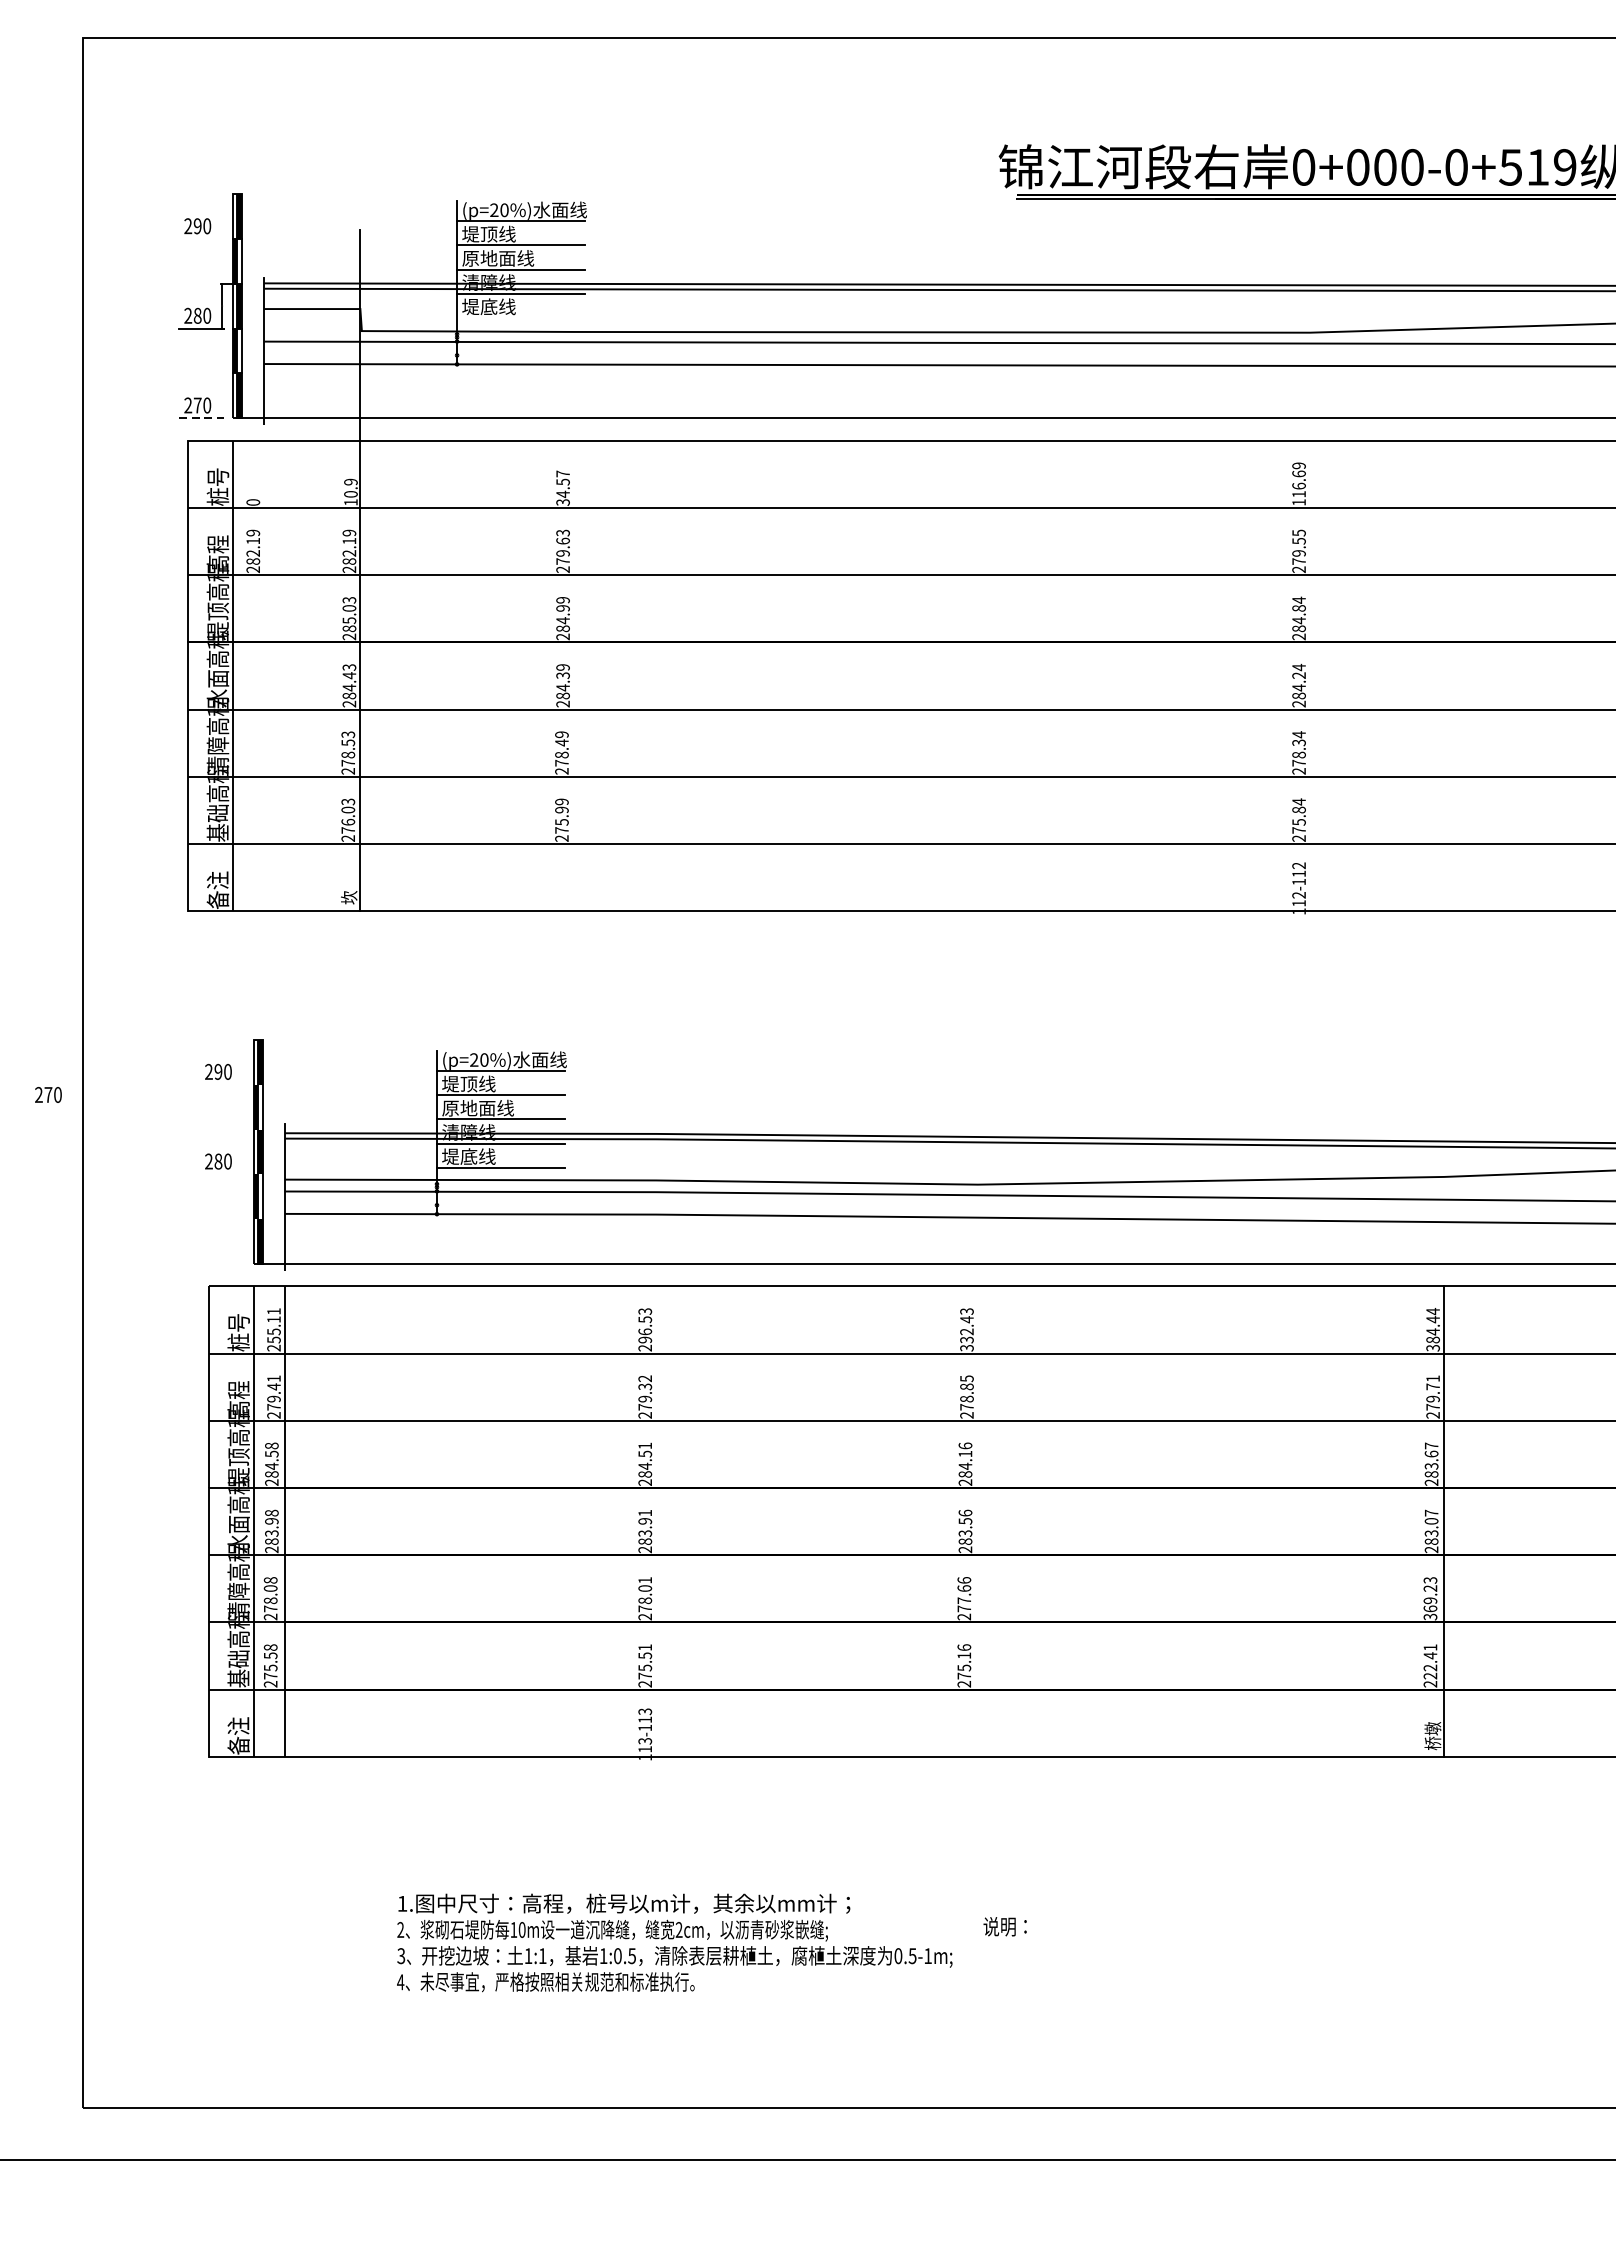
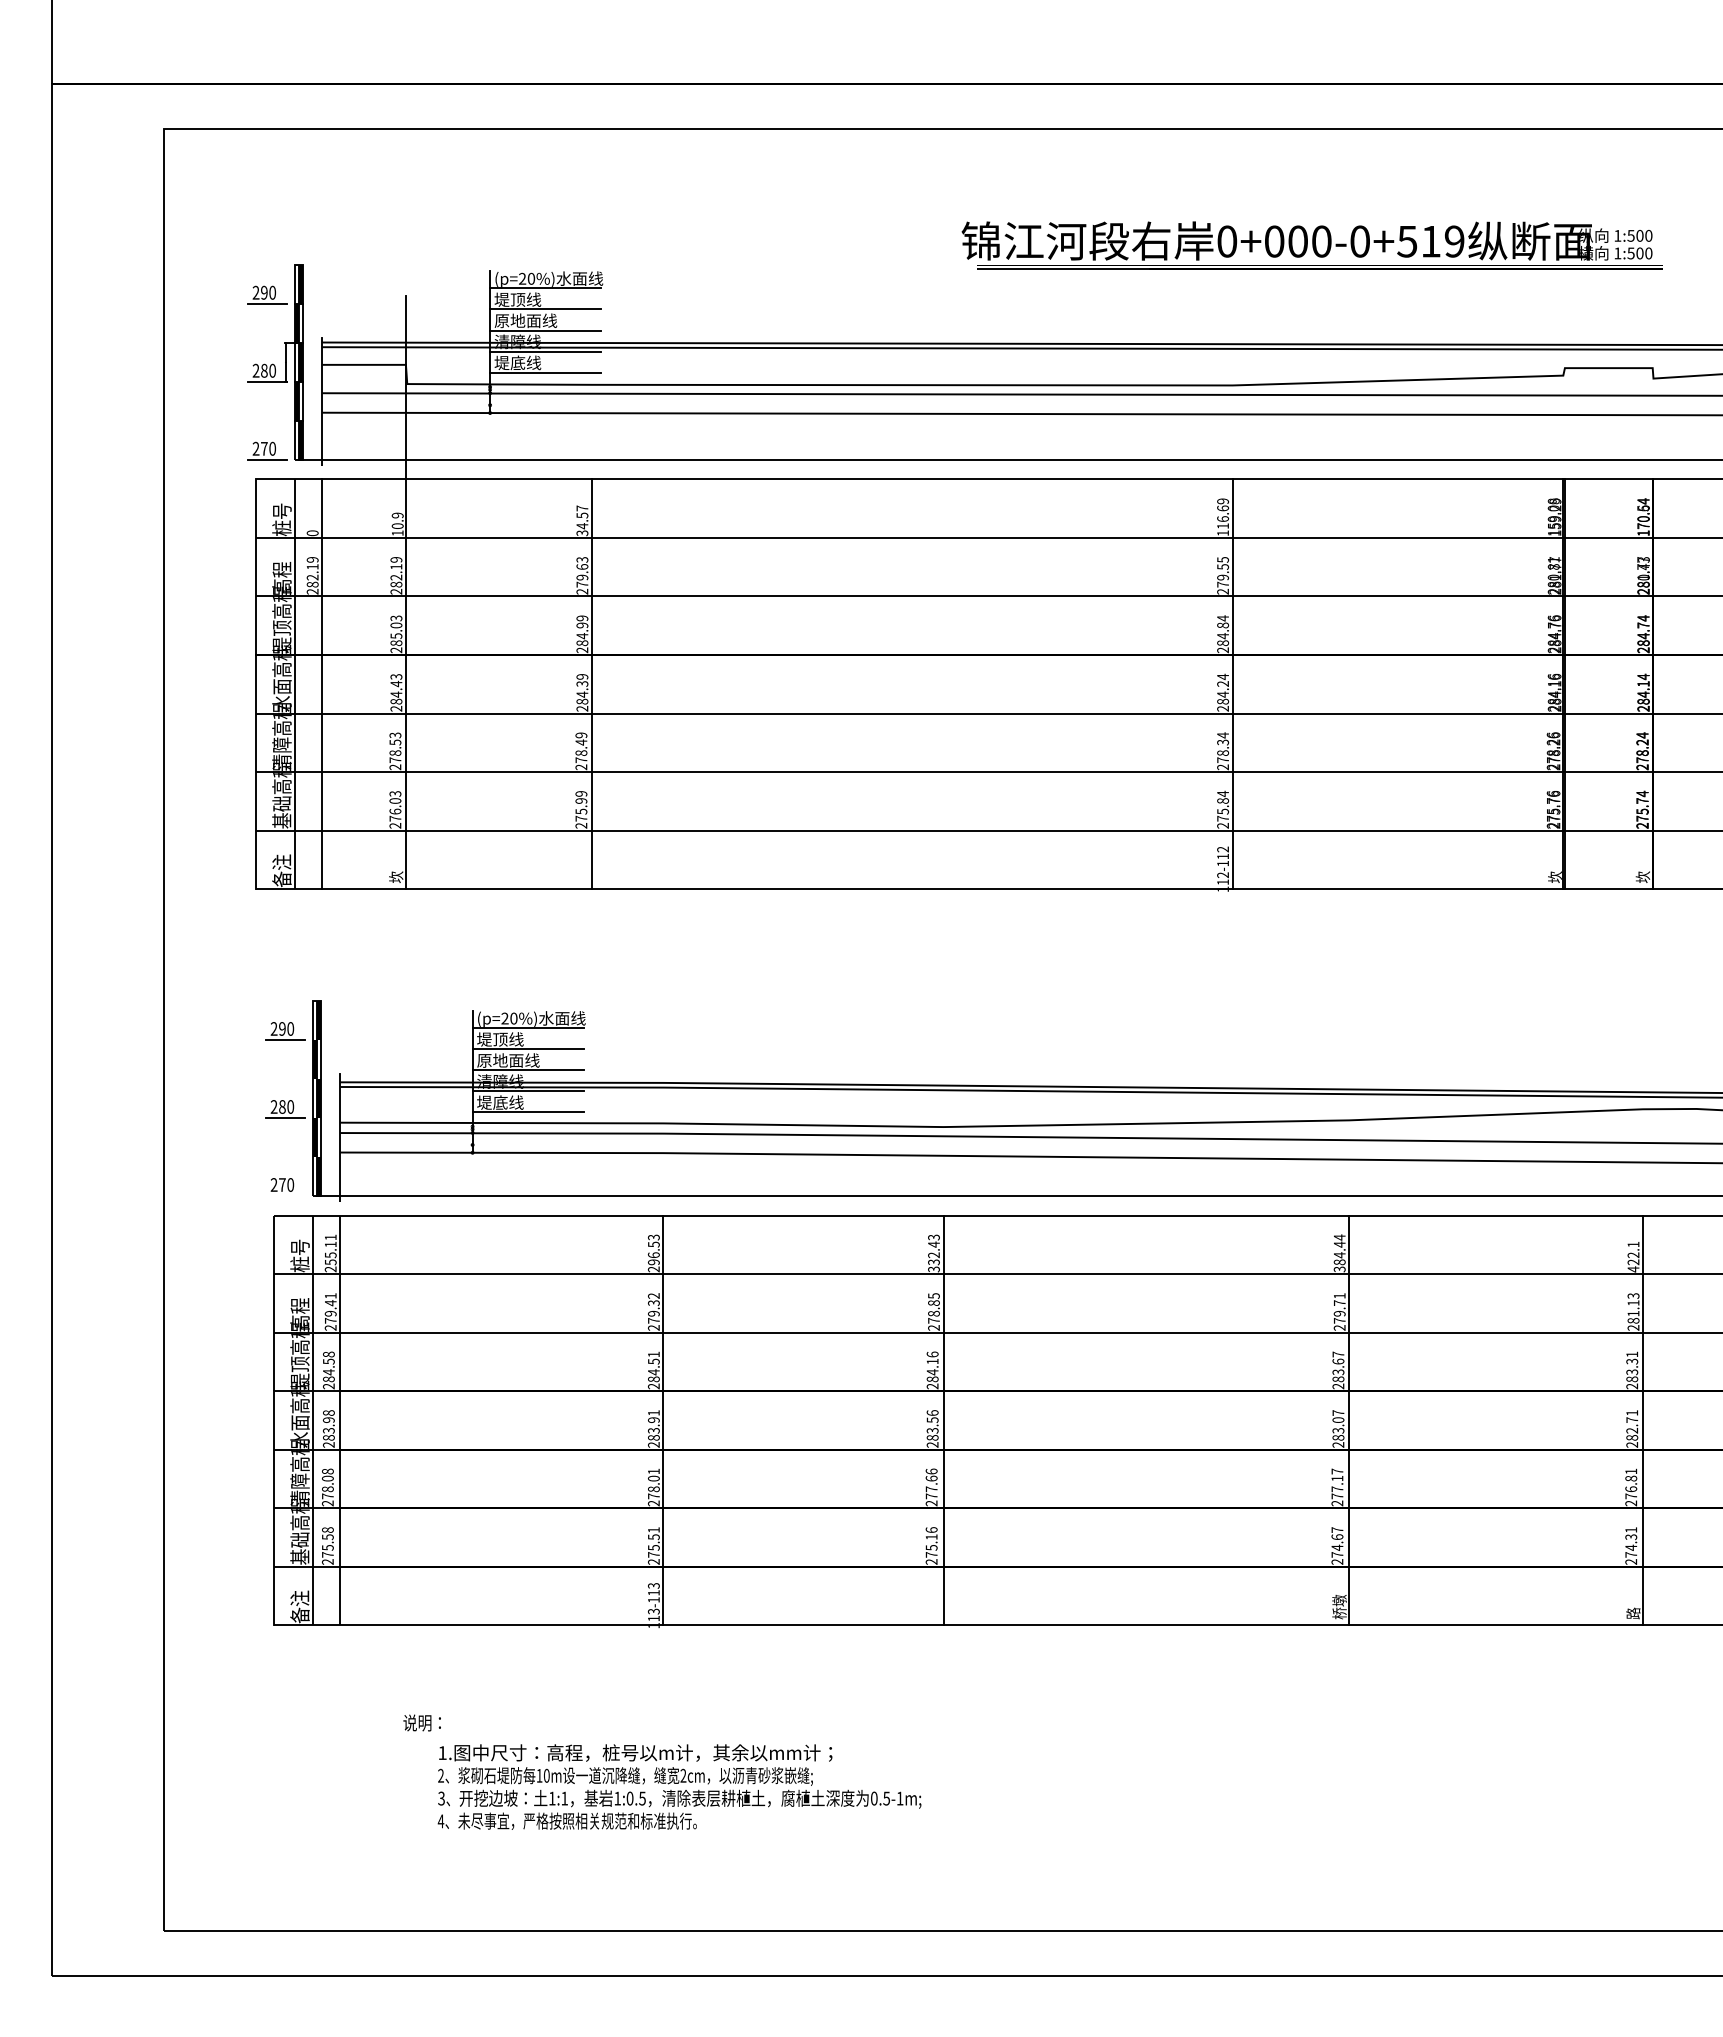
line: (201, 238) -> (267, 303), added
line: (520, 317) -> (545, 372), added
line: (201, 417) -> (267, 459), dashed -> solid
line: (264, 676) -> (322, 684), added
line: (573, 676) -> (591, 684), added
line: (1309, 676) -> (1232, 684), added
line: (222, 1085) -> (285, 1040), added
text: (48, 1094) -> (282, 1184), moved
line: (222, 1174) -> (285, 1118), added
line: (656, 1521) -> (663, 1420), added
line: (977, 1521) -> (943, 1420), added
text: (1430, 1598) -> (1337, 1487), 369.23 -> 277.17
text: (1430, 1661) -> (1337, 1542), 222.41 -> 274.67
text: (1004, 1926) -> (421, 1722), moved

